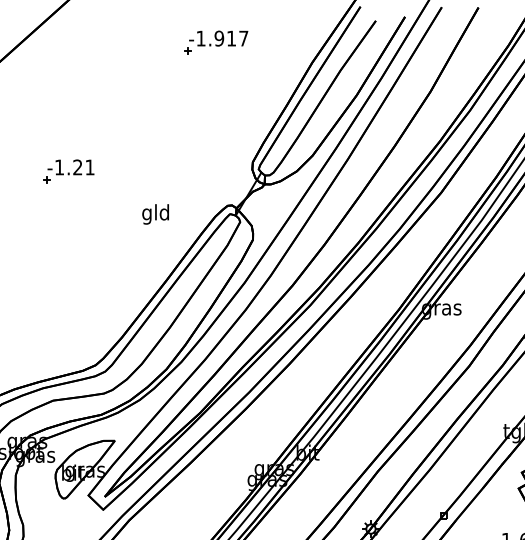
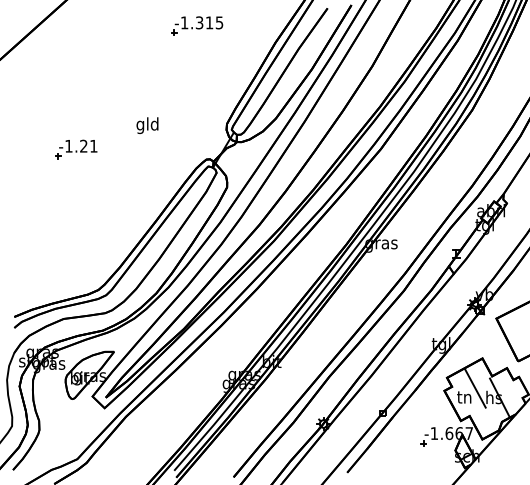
text: (231, 38) -> (209, 22), -1.917 -> -1.315
part: (68, 171) -> (76, 149), moved
text: (155, 214) -> (147, 125), moved

